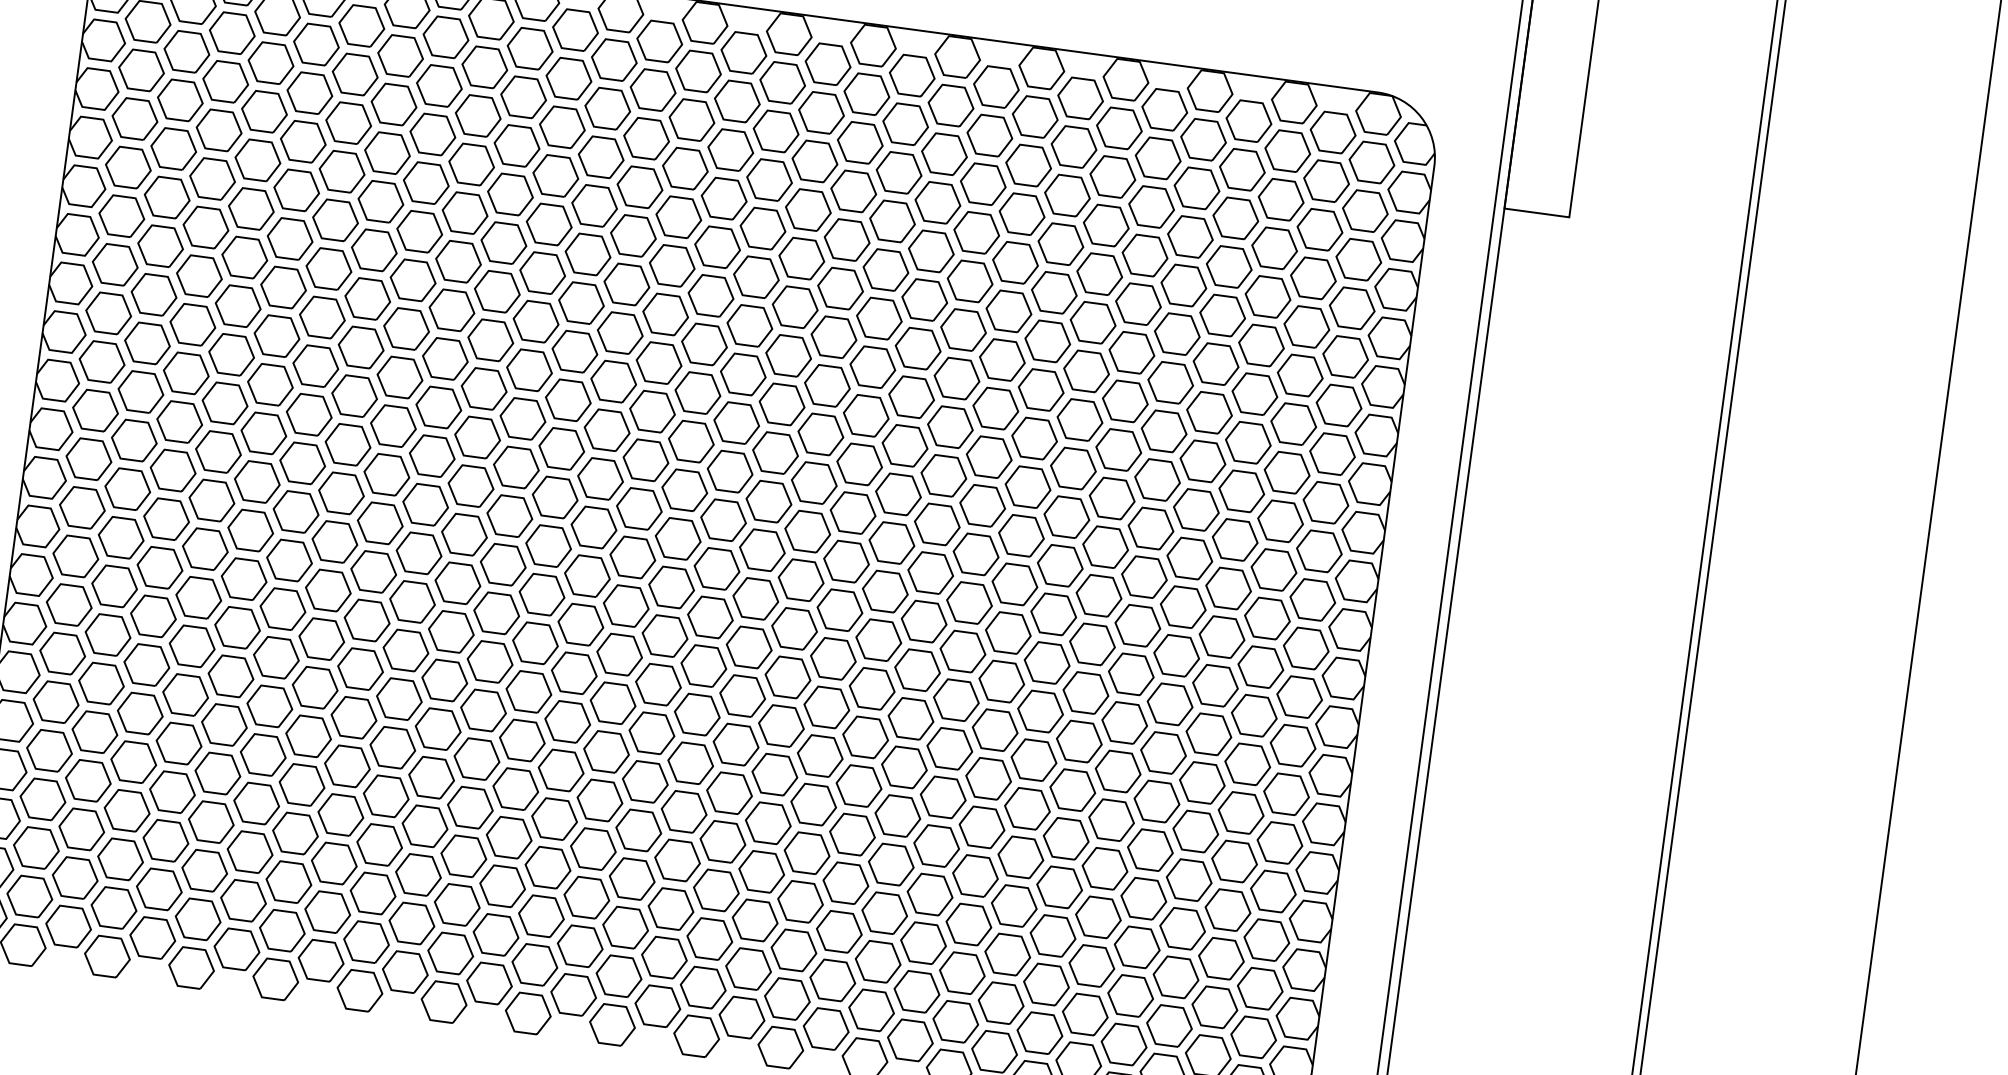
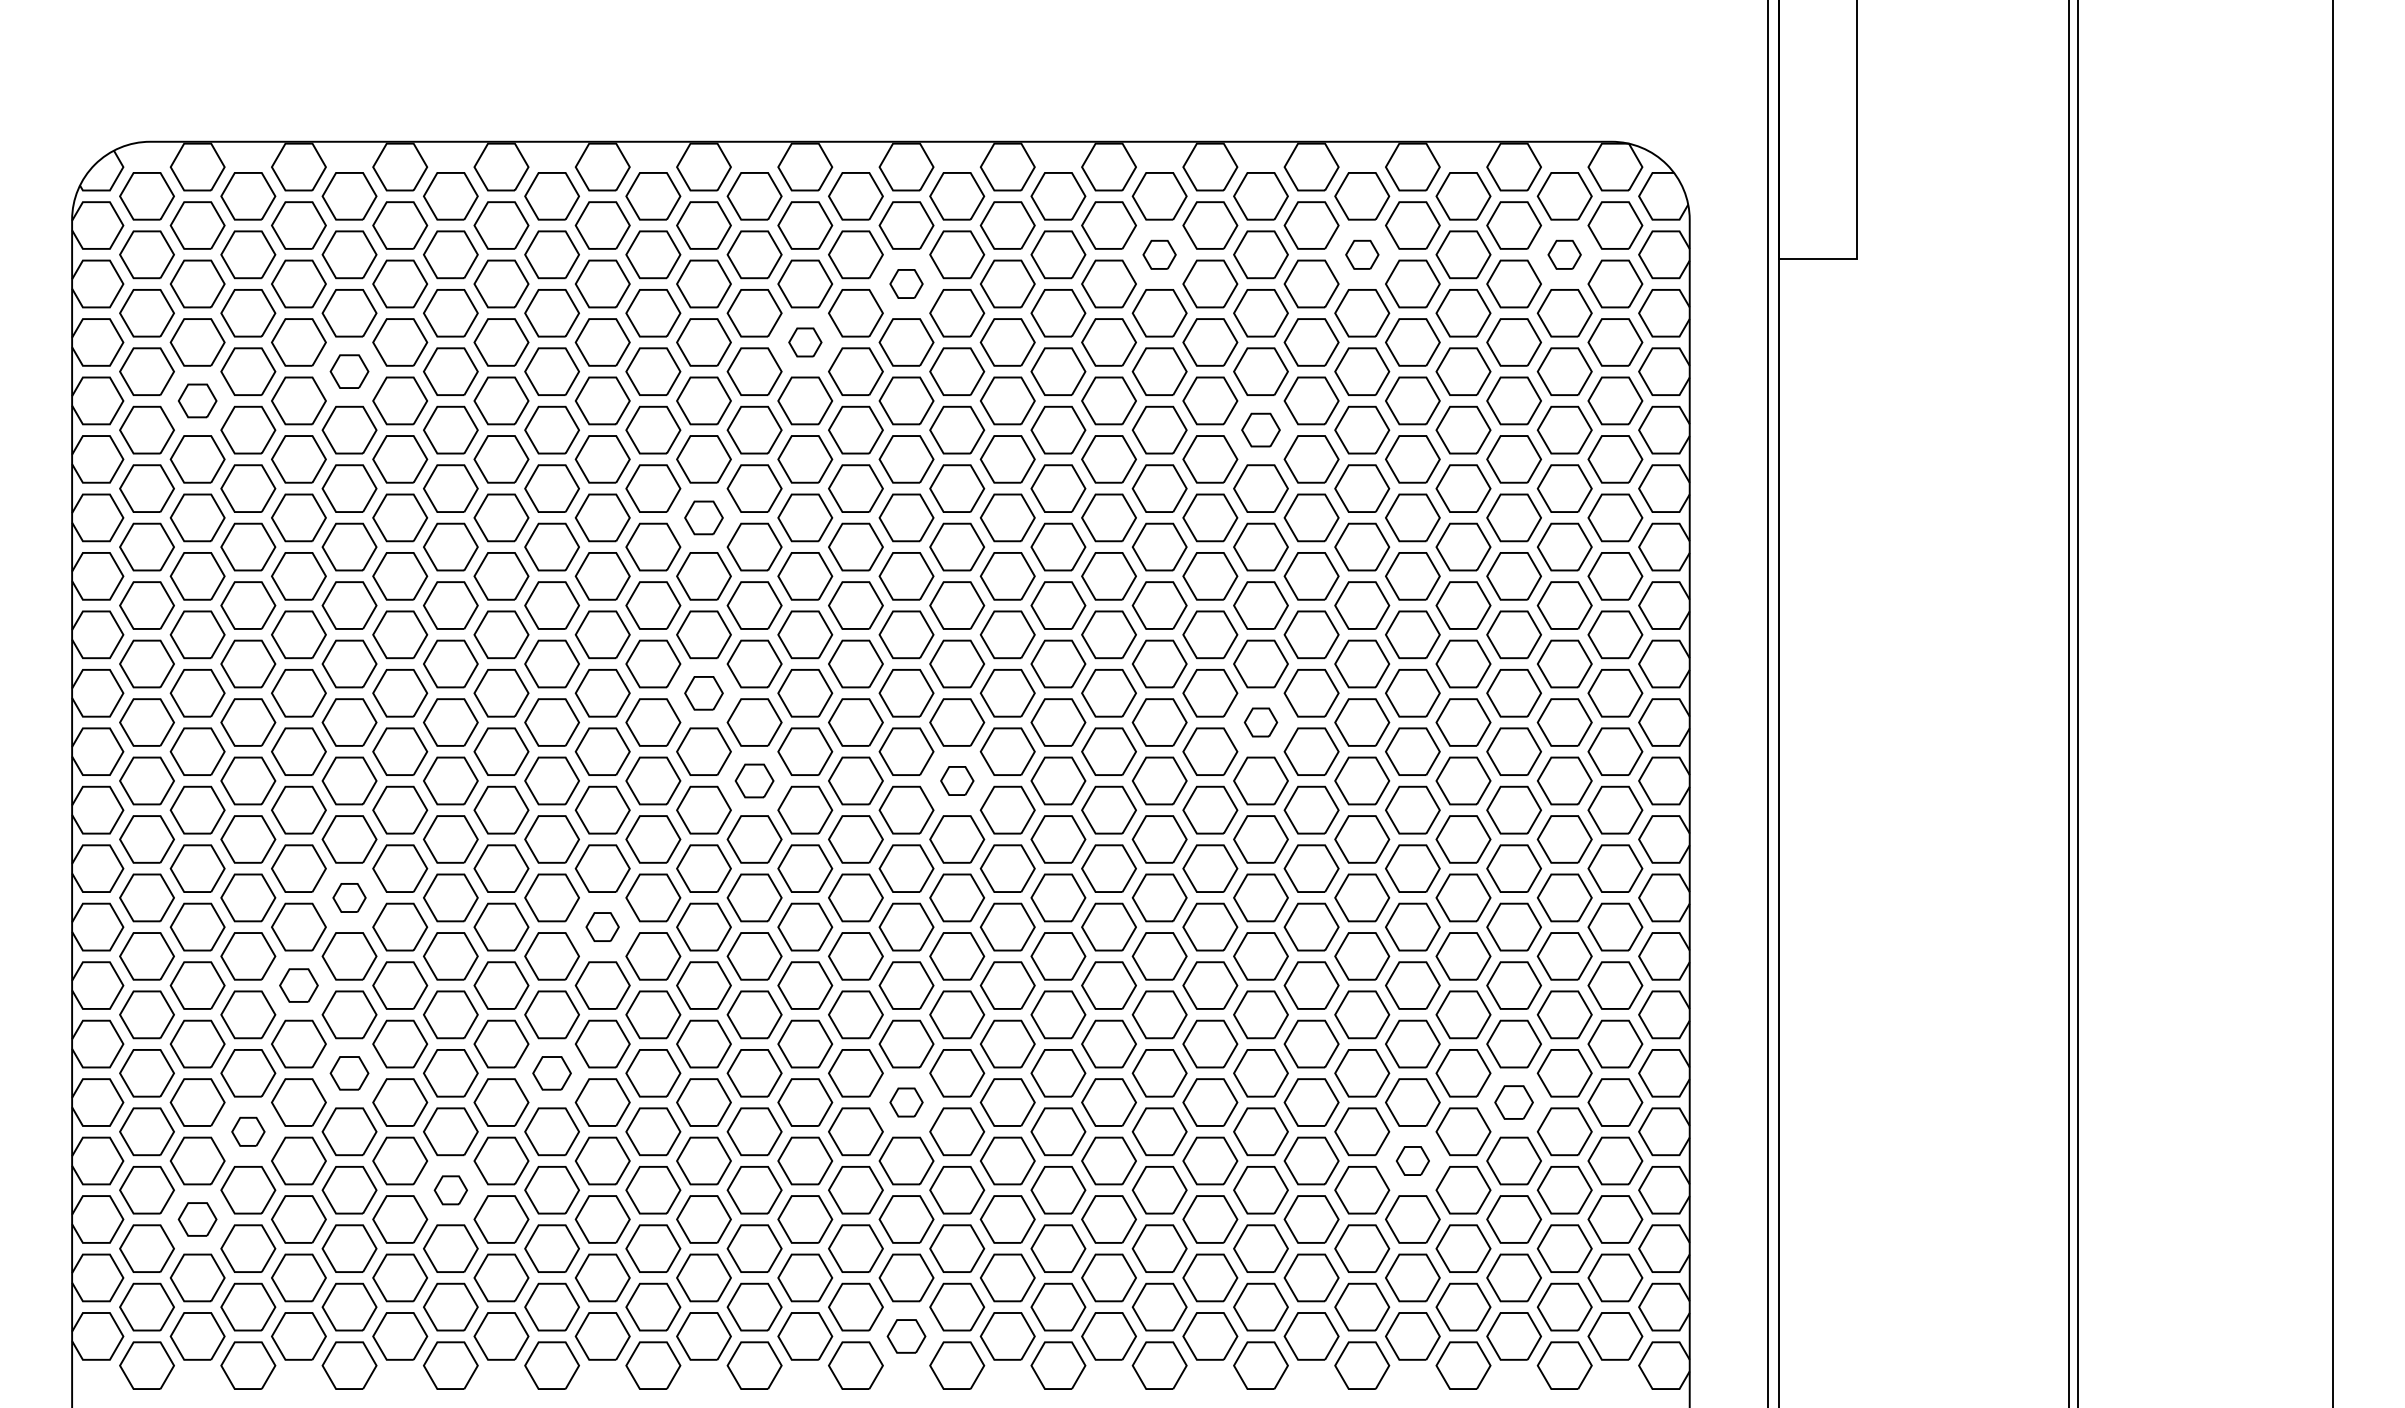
part: (776, 131) -> (906, 283), size x0.6
part: (989, 135) -> (1159, 254), size x0.6
part: (303, 141) -> (349, 371), size x0.7
part: (173, 148) -> (197, 400), size x0.7
part: (1158, 158) -> (1362, 254), size x0.6
part: (685, 168) -> (805, 342), size x0.6
part: (1326, 180) -> (1564, 254), size x0.6
part: (1053, 292) -> (1260, 429), size x0.7
part: (581, 302) -> (703, 517), size x0.7
part: (561, 449) -> (703, 693), size x0.7
part: (593, 527) -> (754, 780), size x0.7
part: (1021, 535) -> (1260, 722), size x0.6
part: (762, 549) -> (957, 780), size x0.6
part: (244, 578) -> (349, 897), size x0.6
part: (451, 631) -> (602, 926), size x0.6
part: (191, 646) -> (298, 985), size x0.7
part: (224, 725) -> (349, 1073), size x0.7
part: (392, 747) -> (551, 1073), size x0.7
part: (133, 762) -> (248, 1131), size x0.6
part: (684, 811) -> (906, 1102), size x0.6
part: (81, 829) -> (197, 1219), size x0.7
part: (295, 833) -> (450, 1190), size x0.6
part: (1188, 880) -> (1513, 1102), size x0.7
part: (1098, 916) -> (1412, 1160), size x0.6
part: (657, 1006) -> (906, 1336), size x0.7

